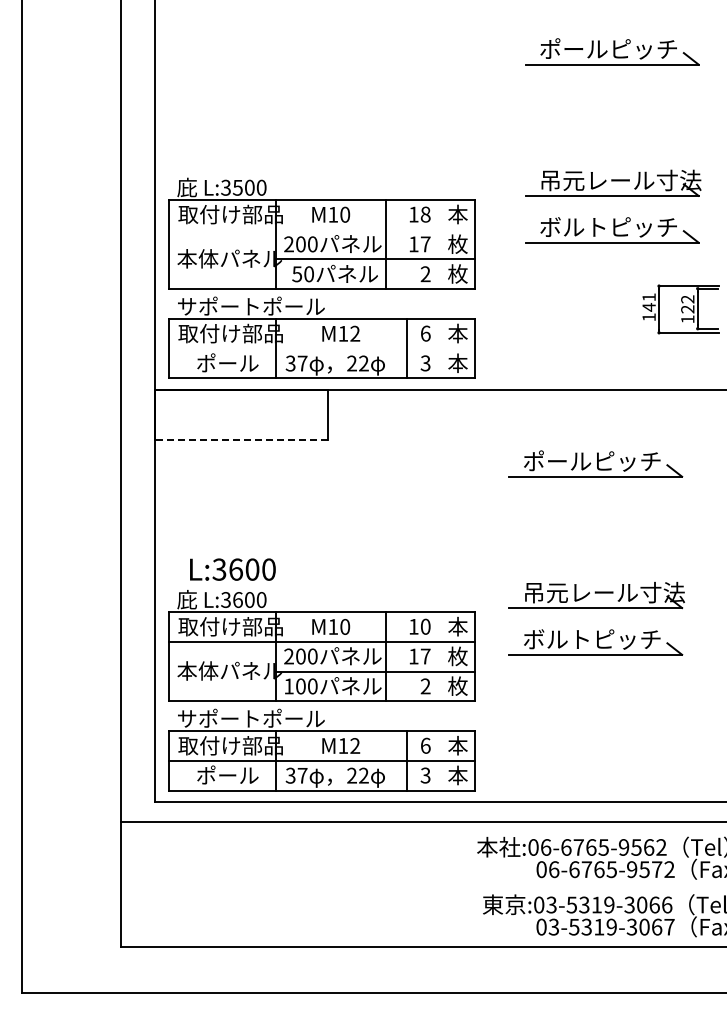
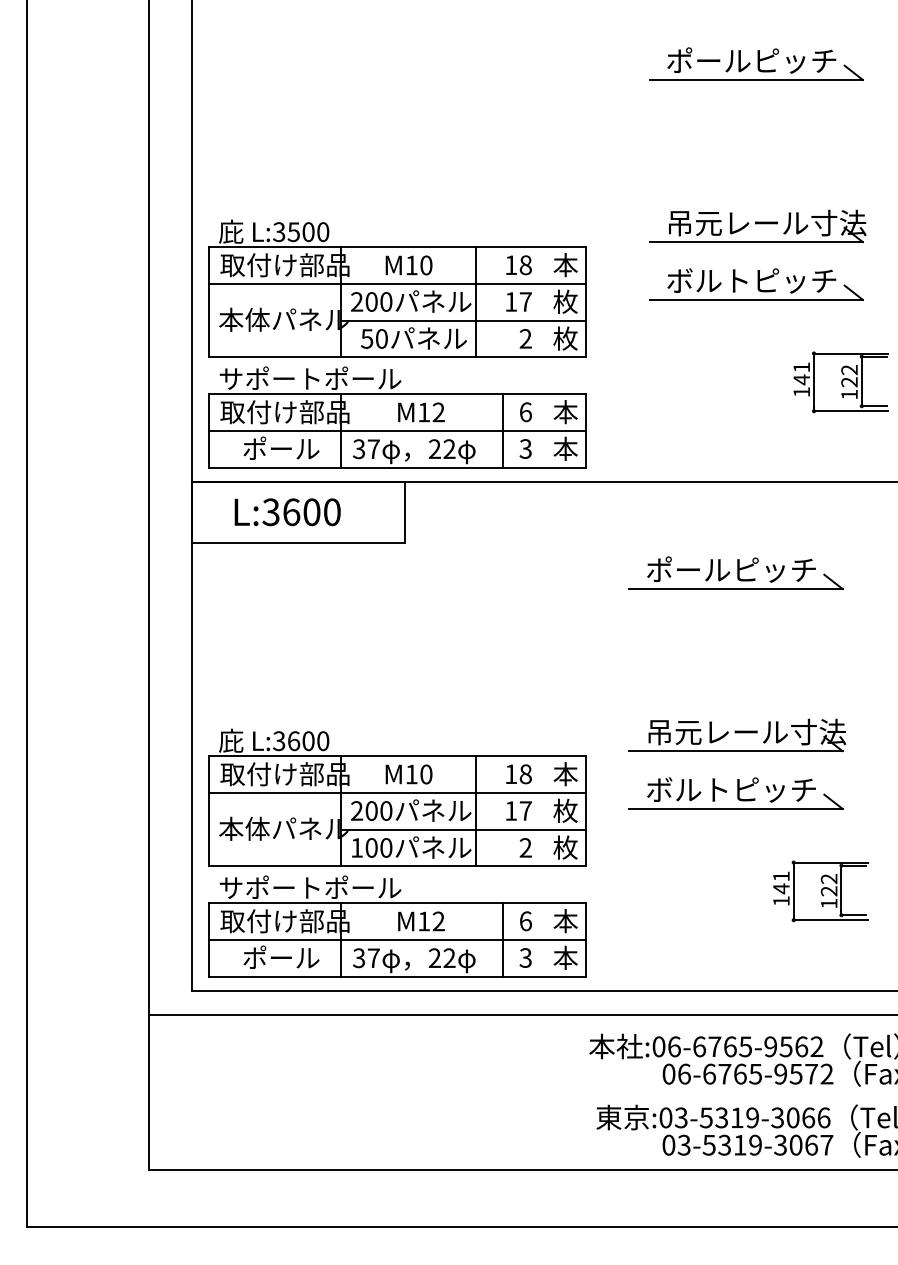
line: (321, 229) -> (397, 283), added
line: (321, 348) -> (397, 430), added
line: (241, 439) -> (298, 542), dashed -> solid
text: (232, 569) -> (287, 512), moved
text: (425, 626) -> (525, 773), 10 -> 18
part: (664, 721) -> (820, 891), added

